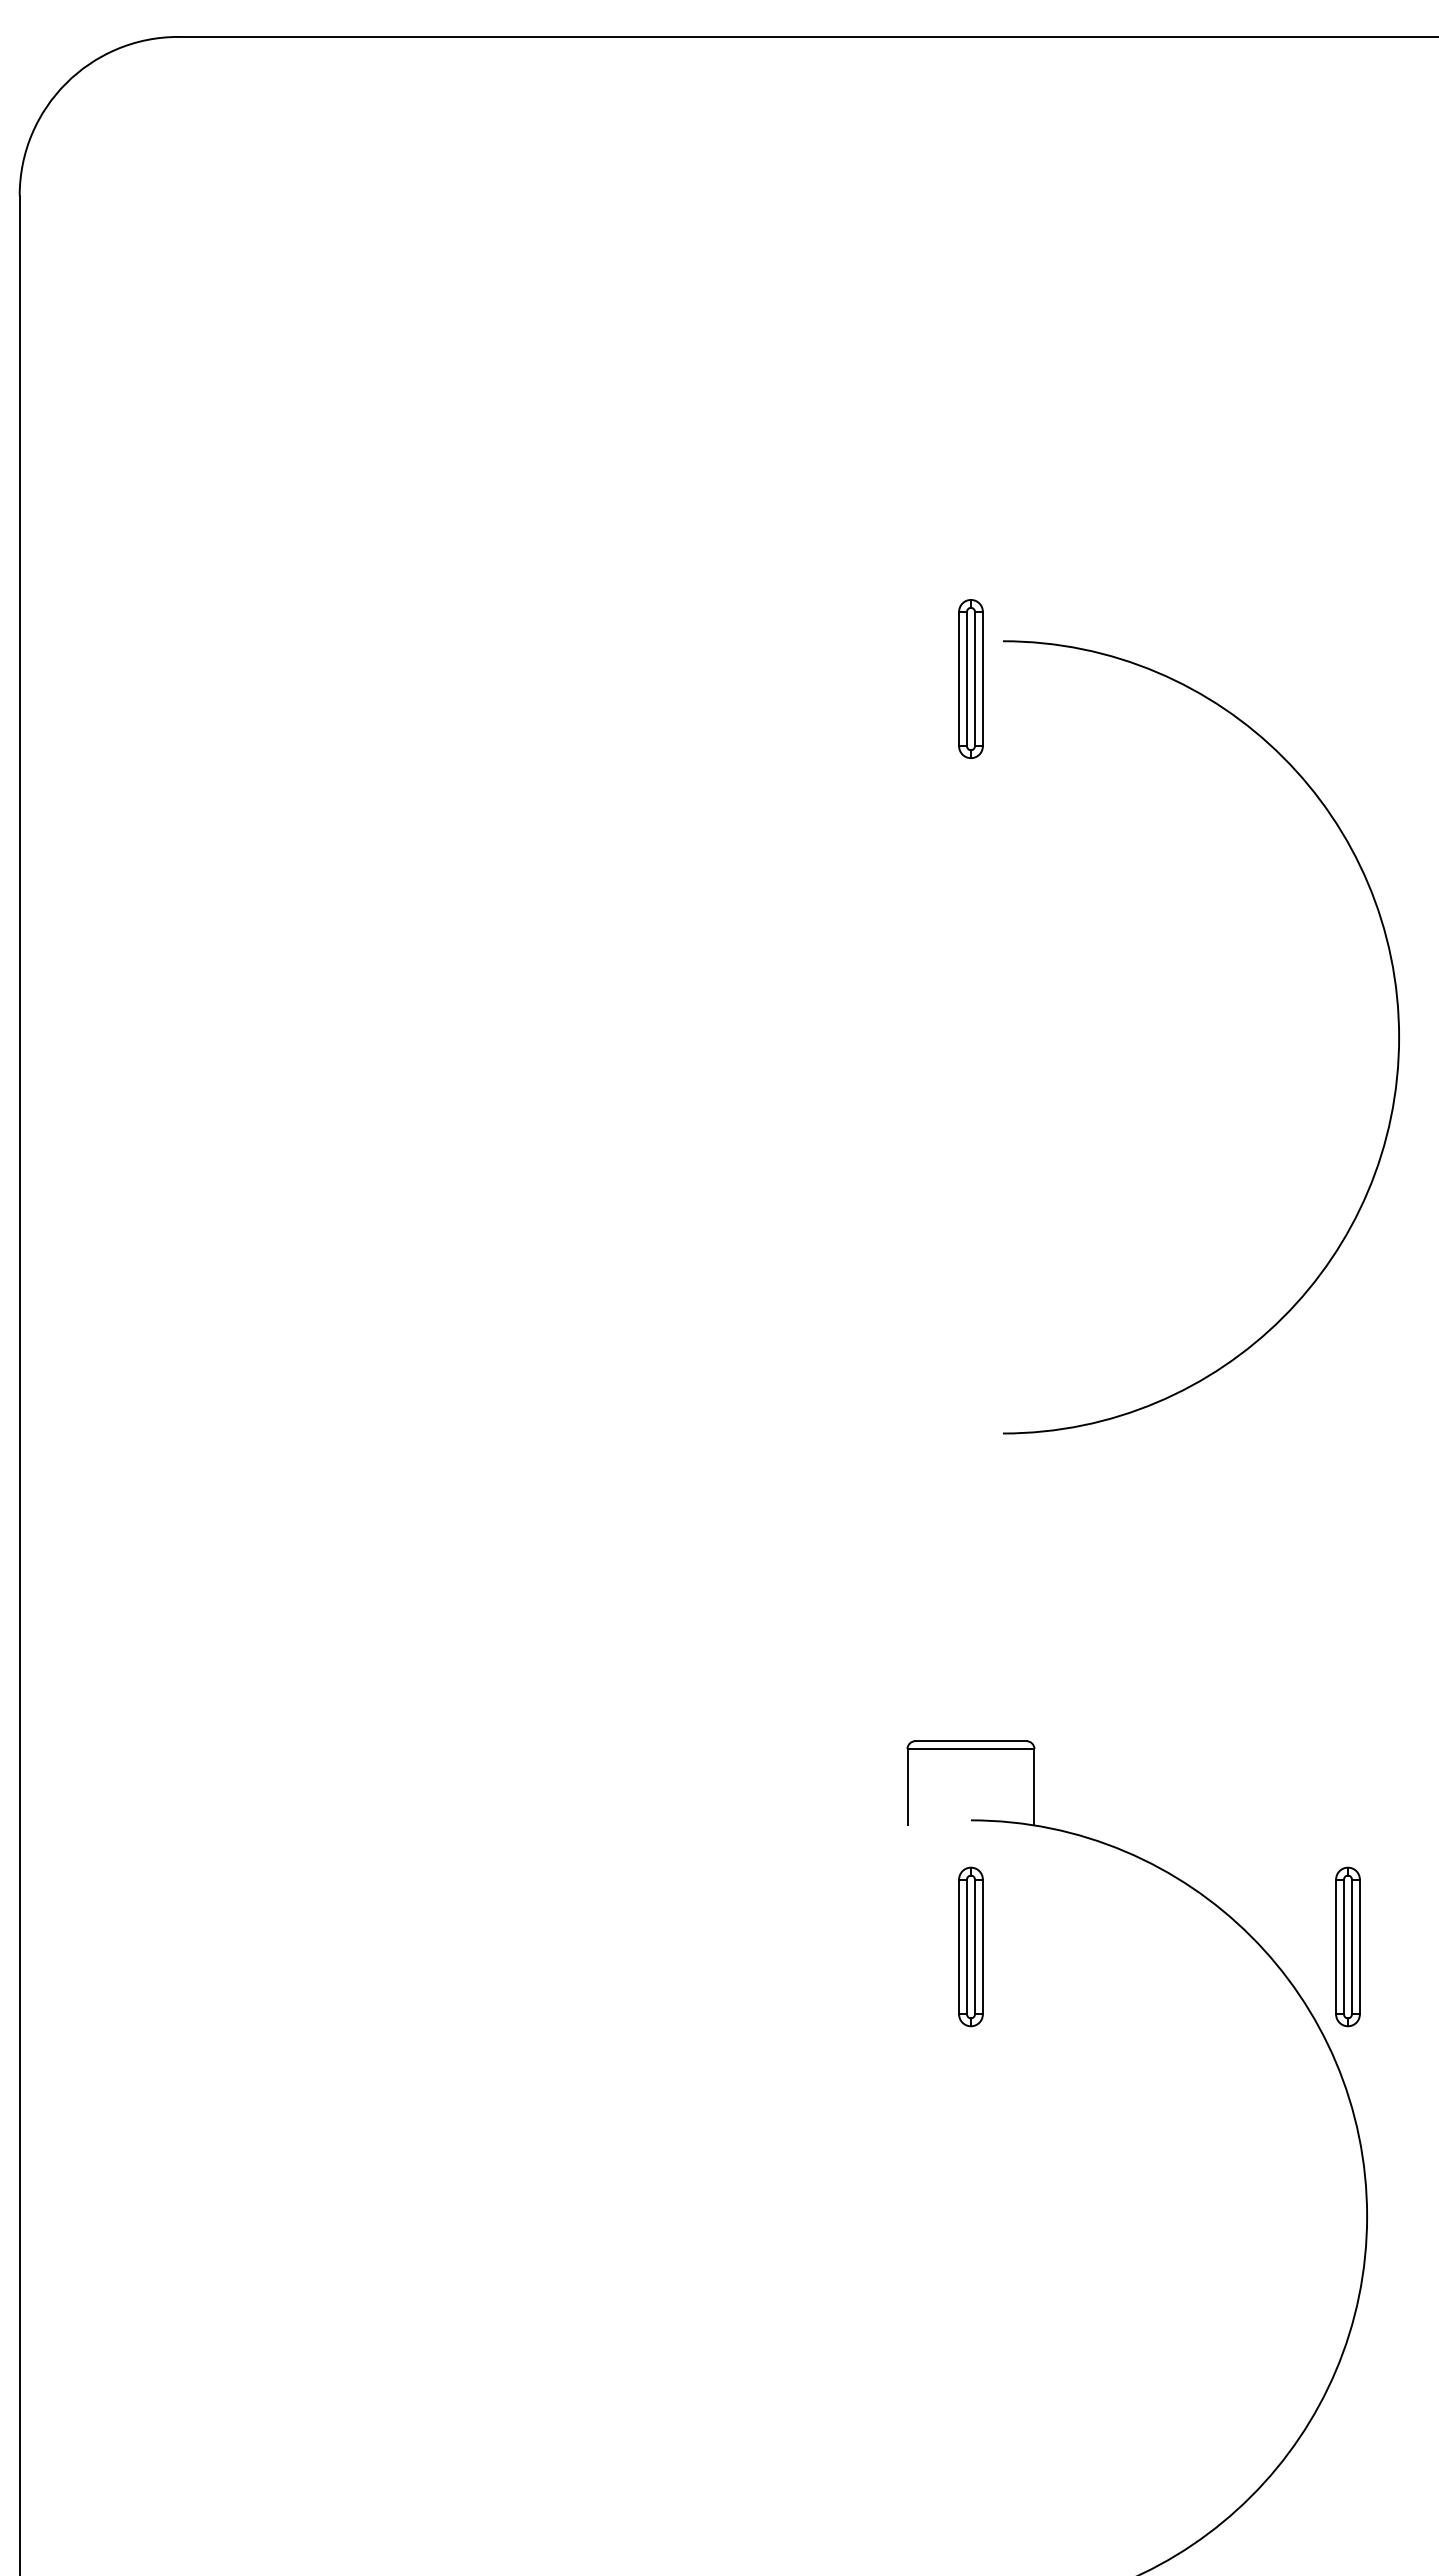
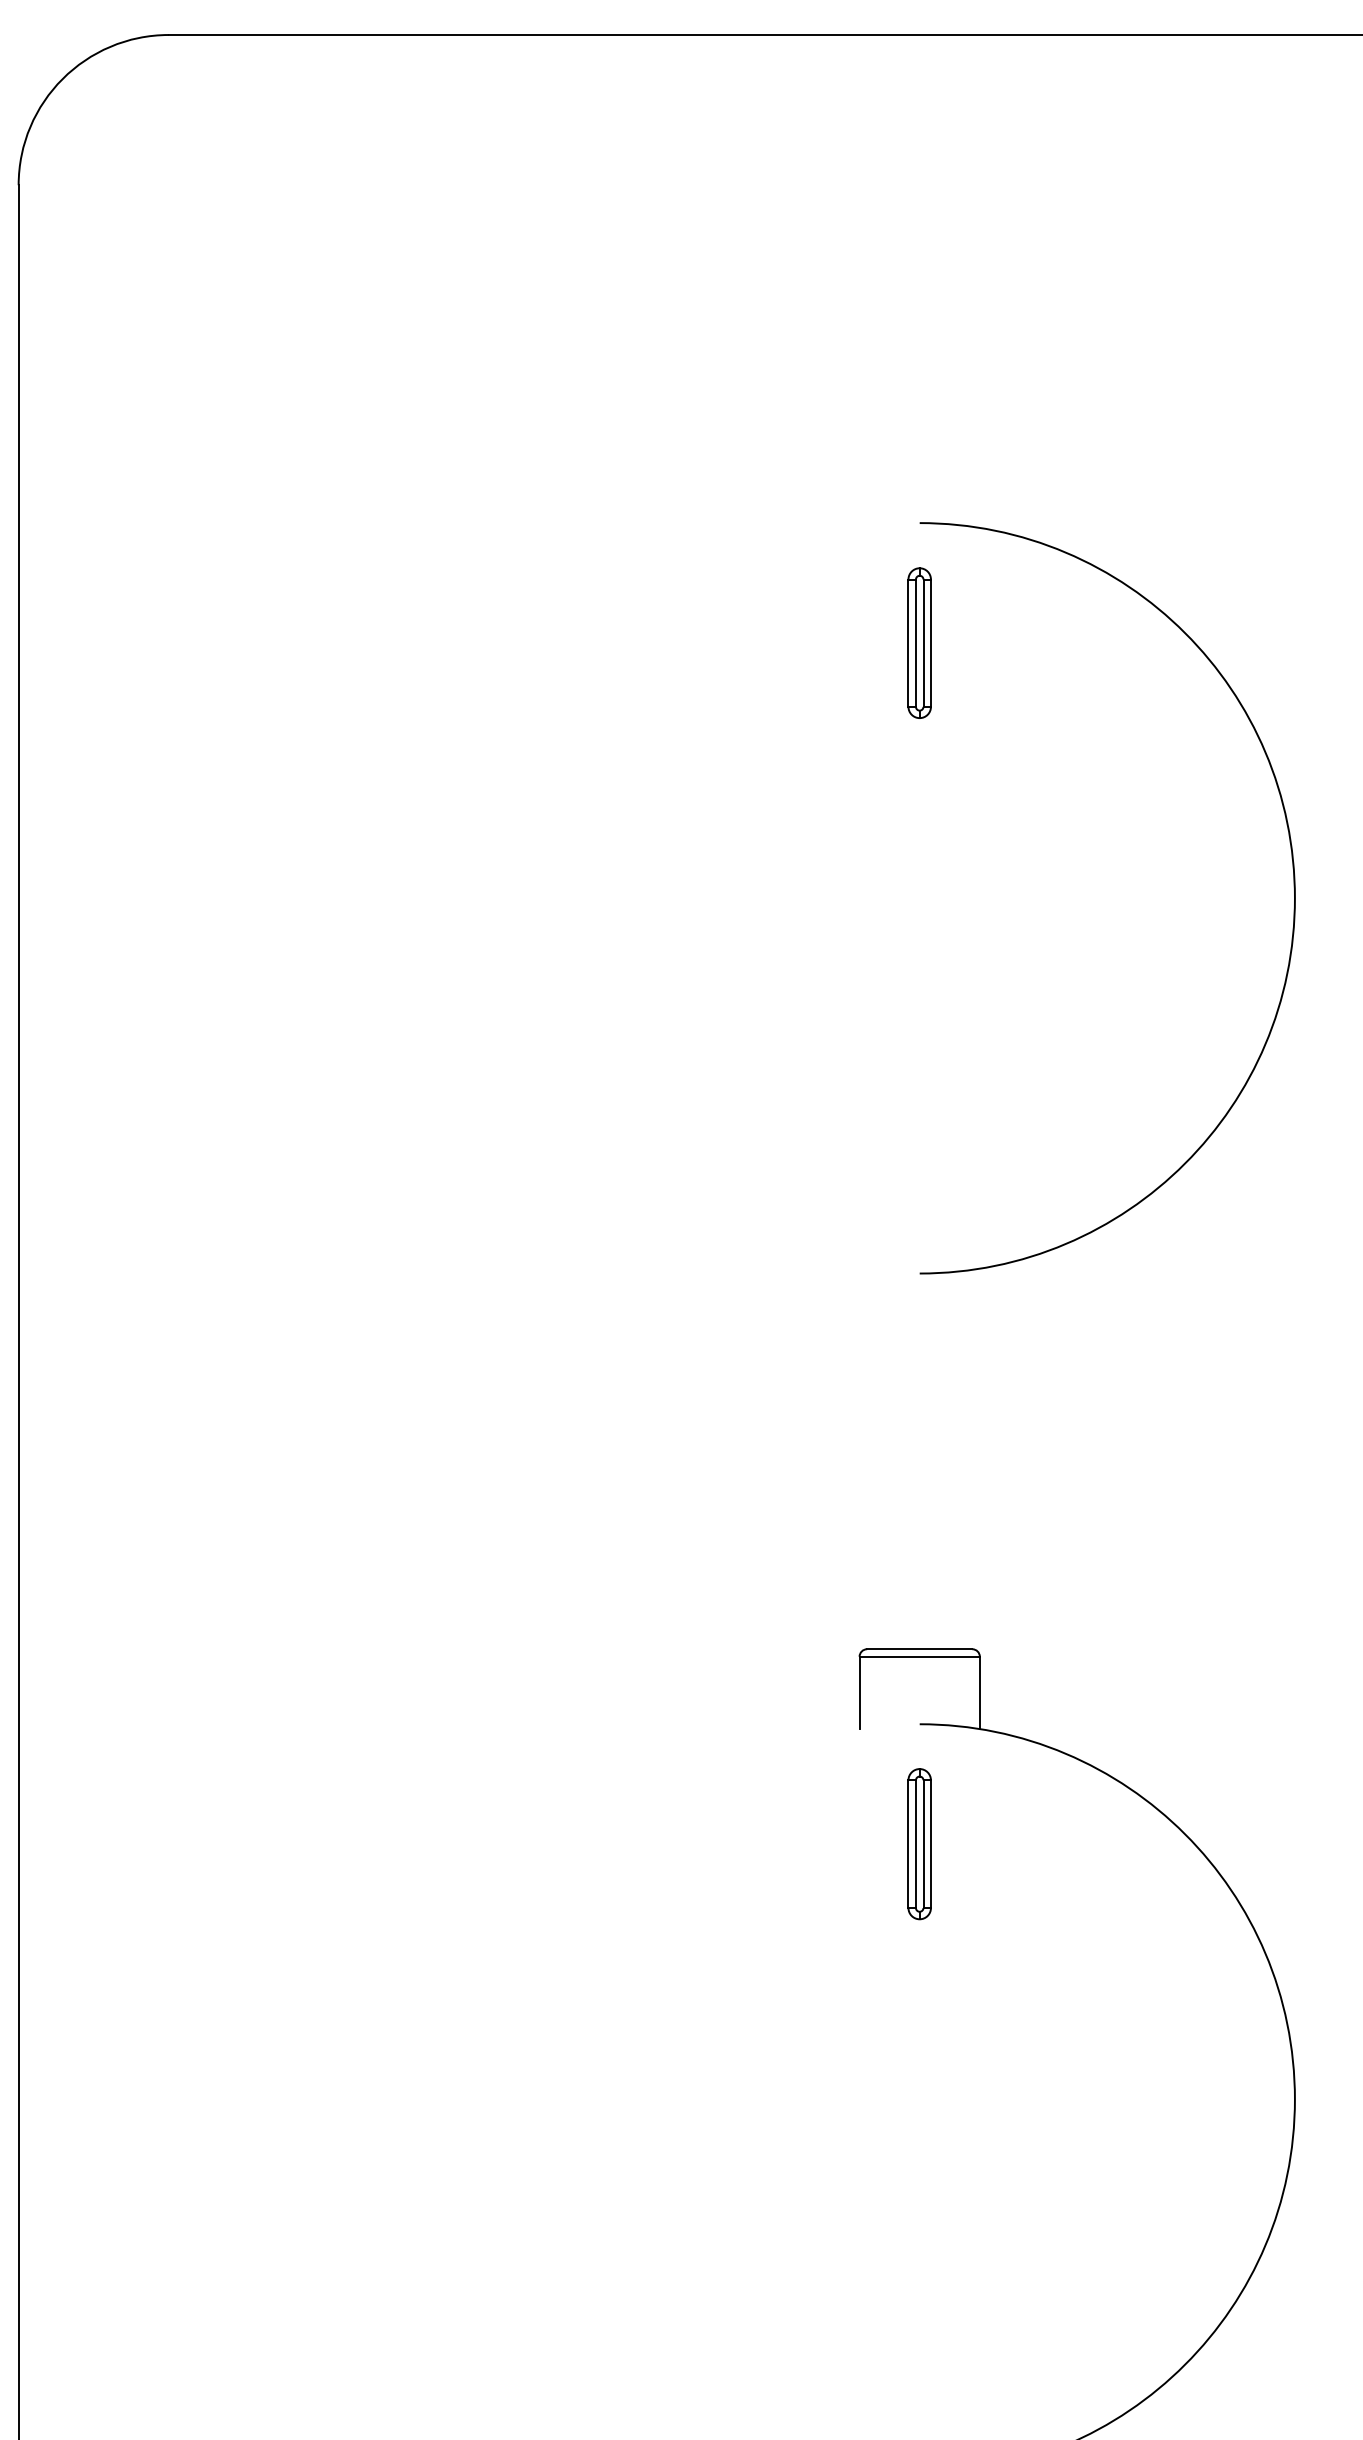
arc: (1397, 1022) -> (1293, 884), moved
part: (1347, 1946) -> (1276, 1843), removed

